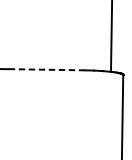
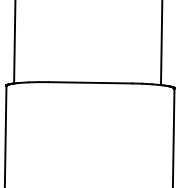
line: (46, 69) -> (90, 82), dashed -> solid

